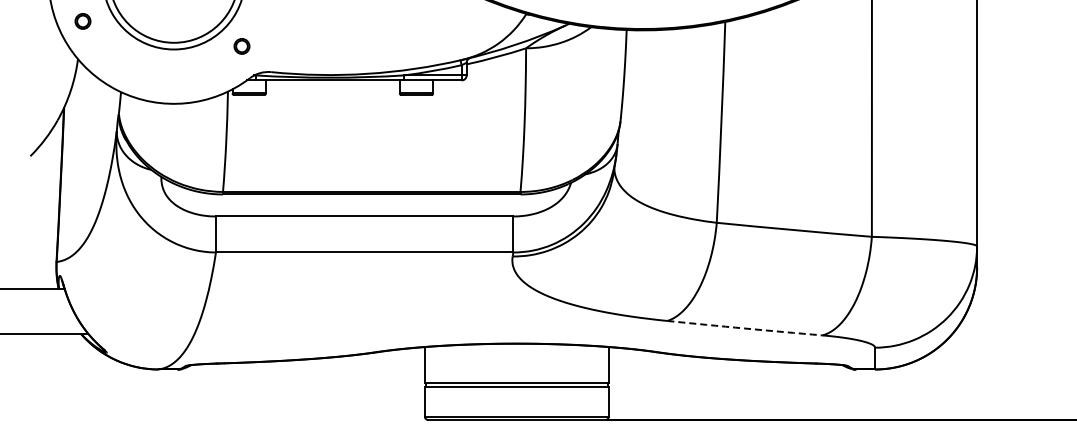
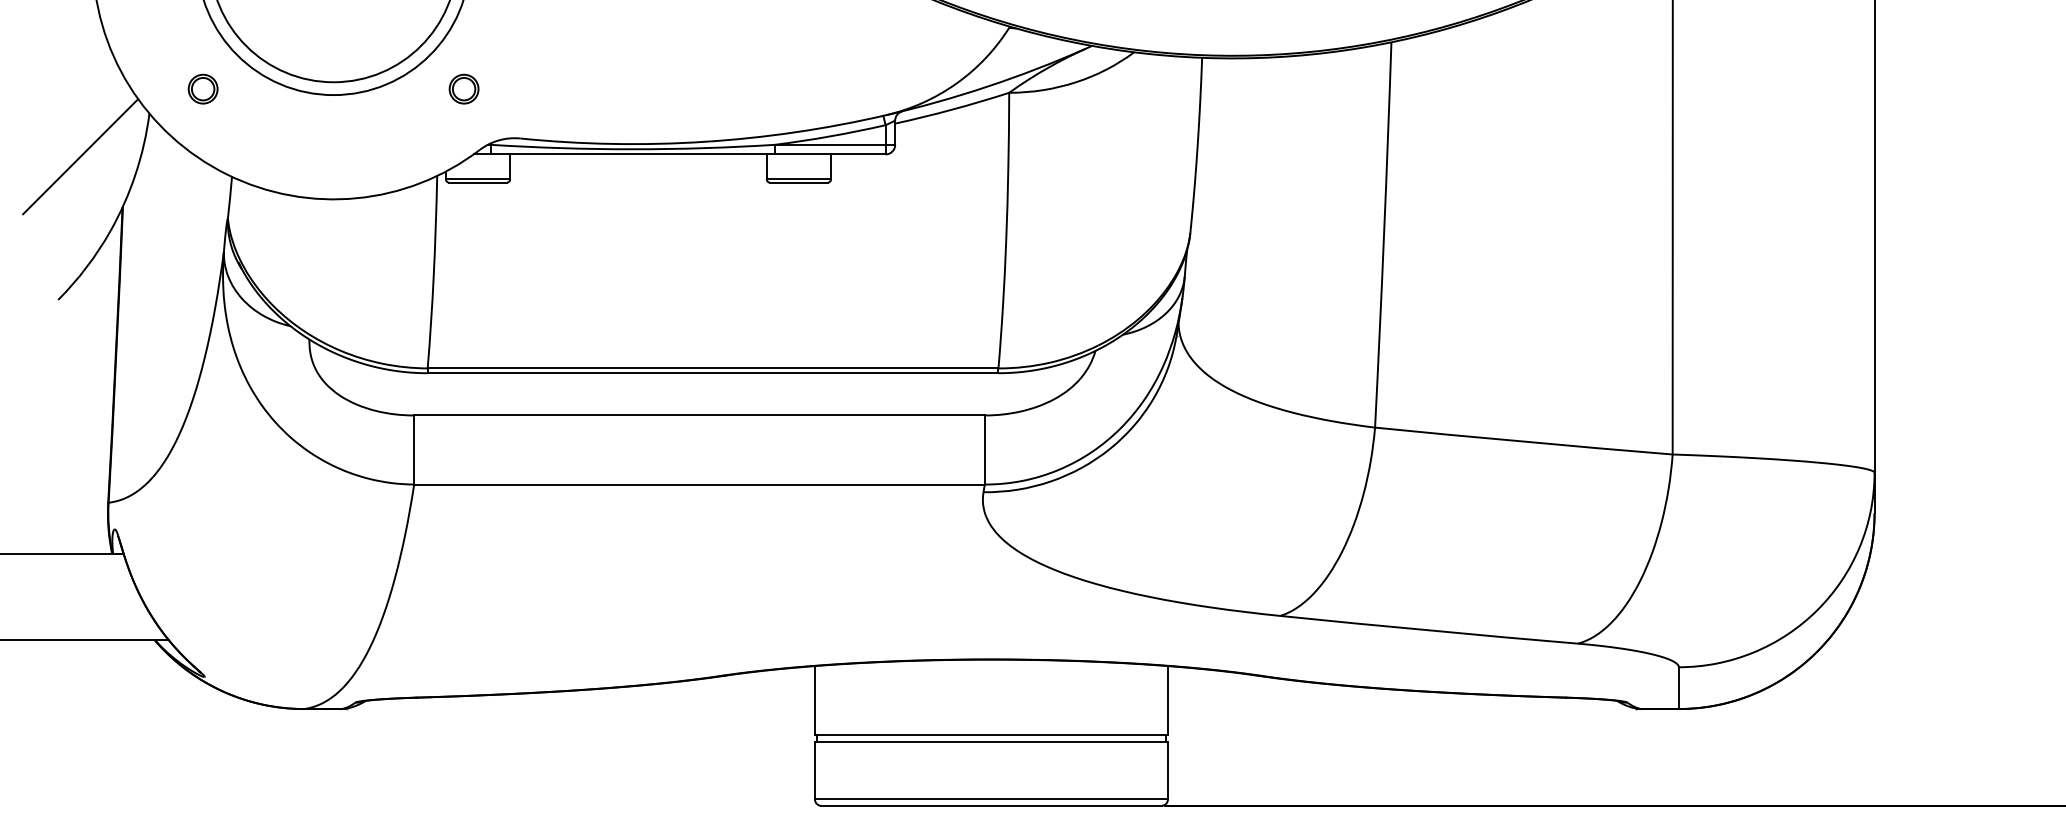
circle: (82, 21) -> (202, 89), moved
line: (42, 81) -> (81, 156), added
arc: (744, 328) -> (1428, 630), dashed -> solid

